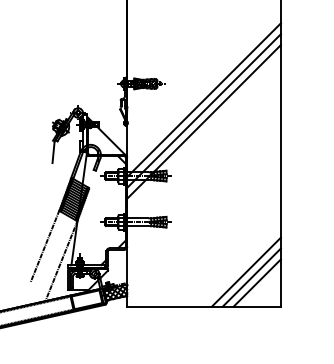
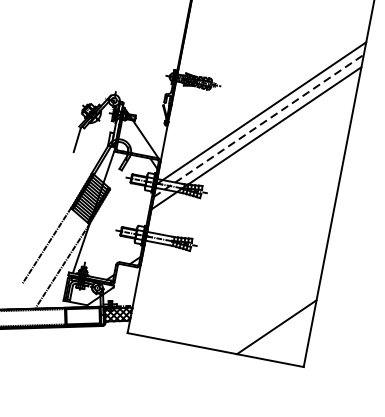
line: (204, 111) -> (259, 126), solid -> dashed
line: (245, 271) -> (270, 318), removed
line: (256, 282) -> (281, 333), removed

